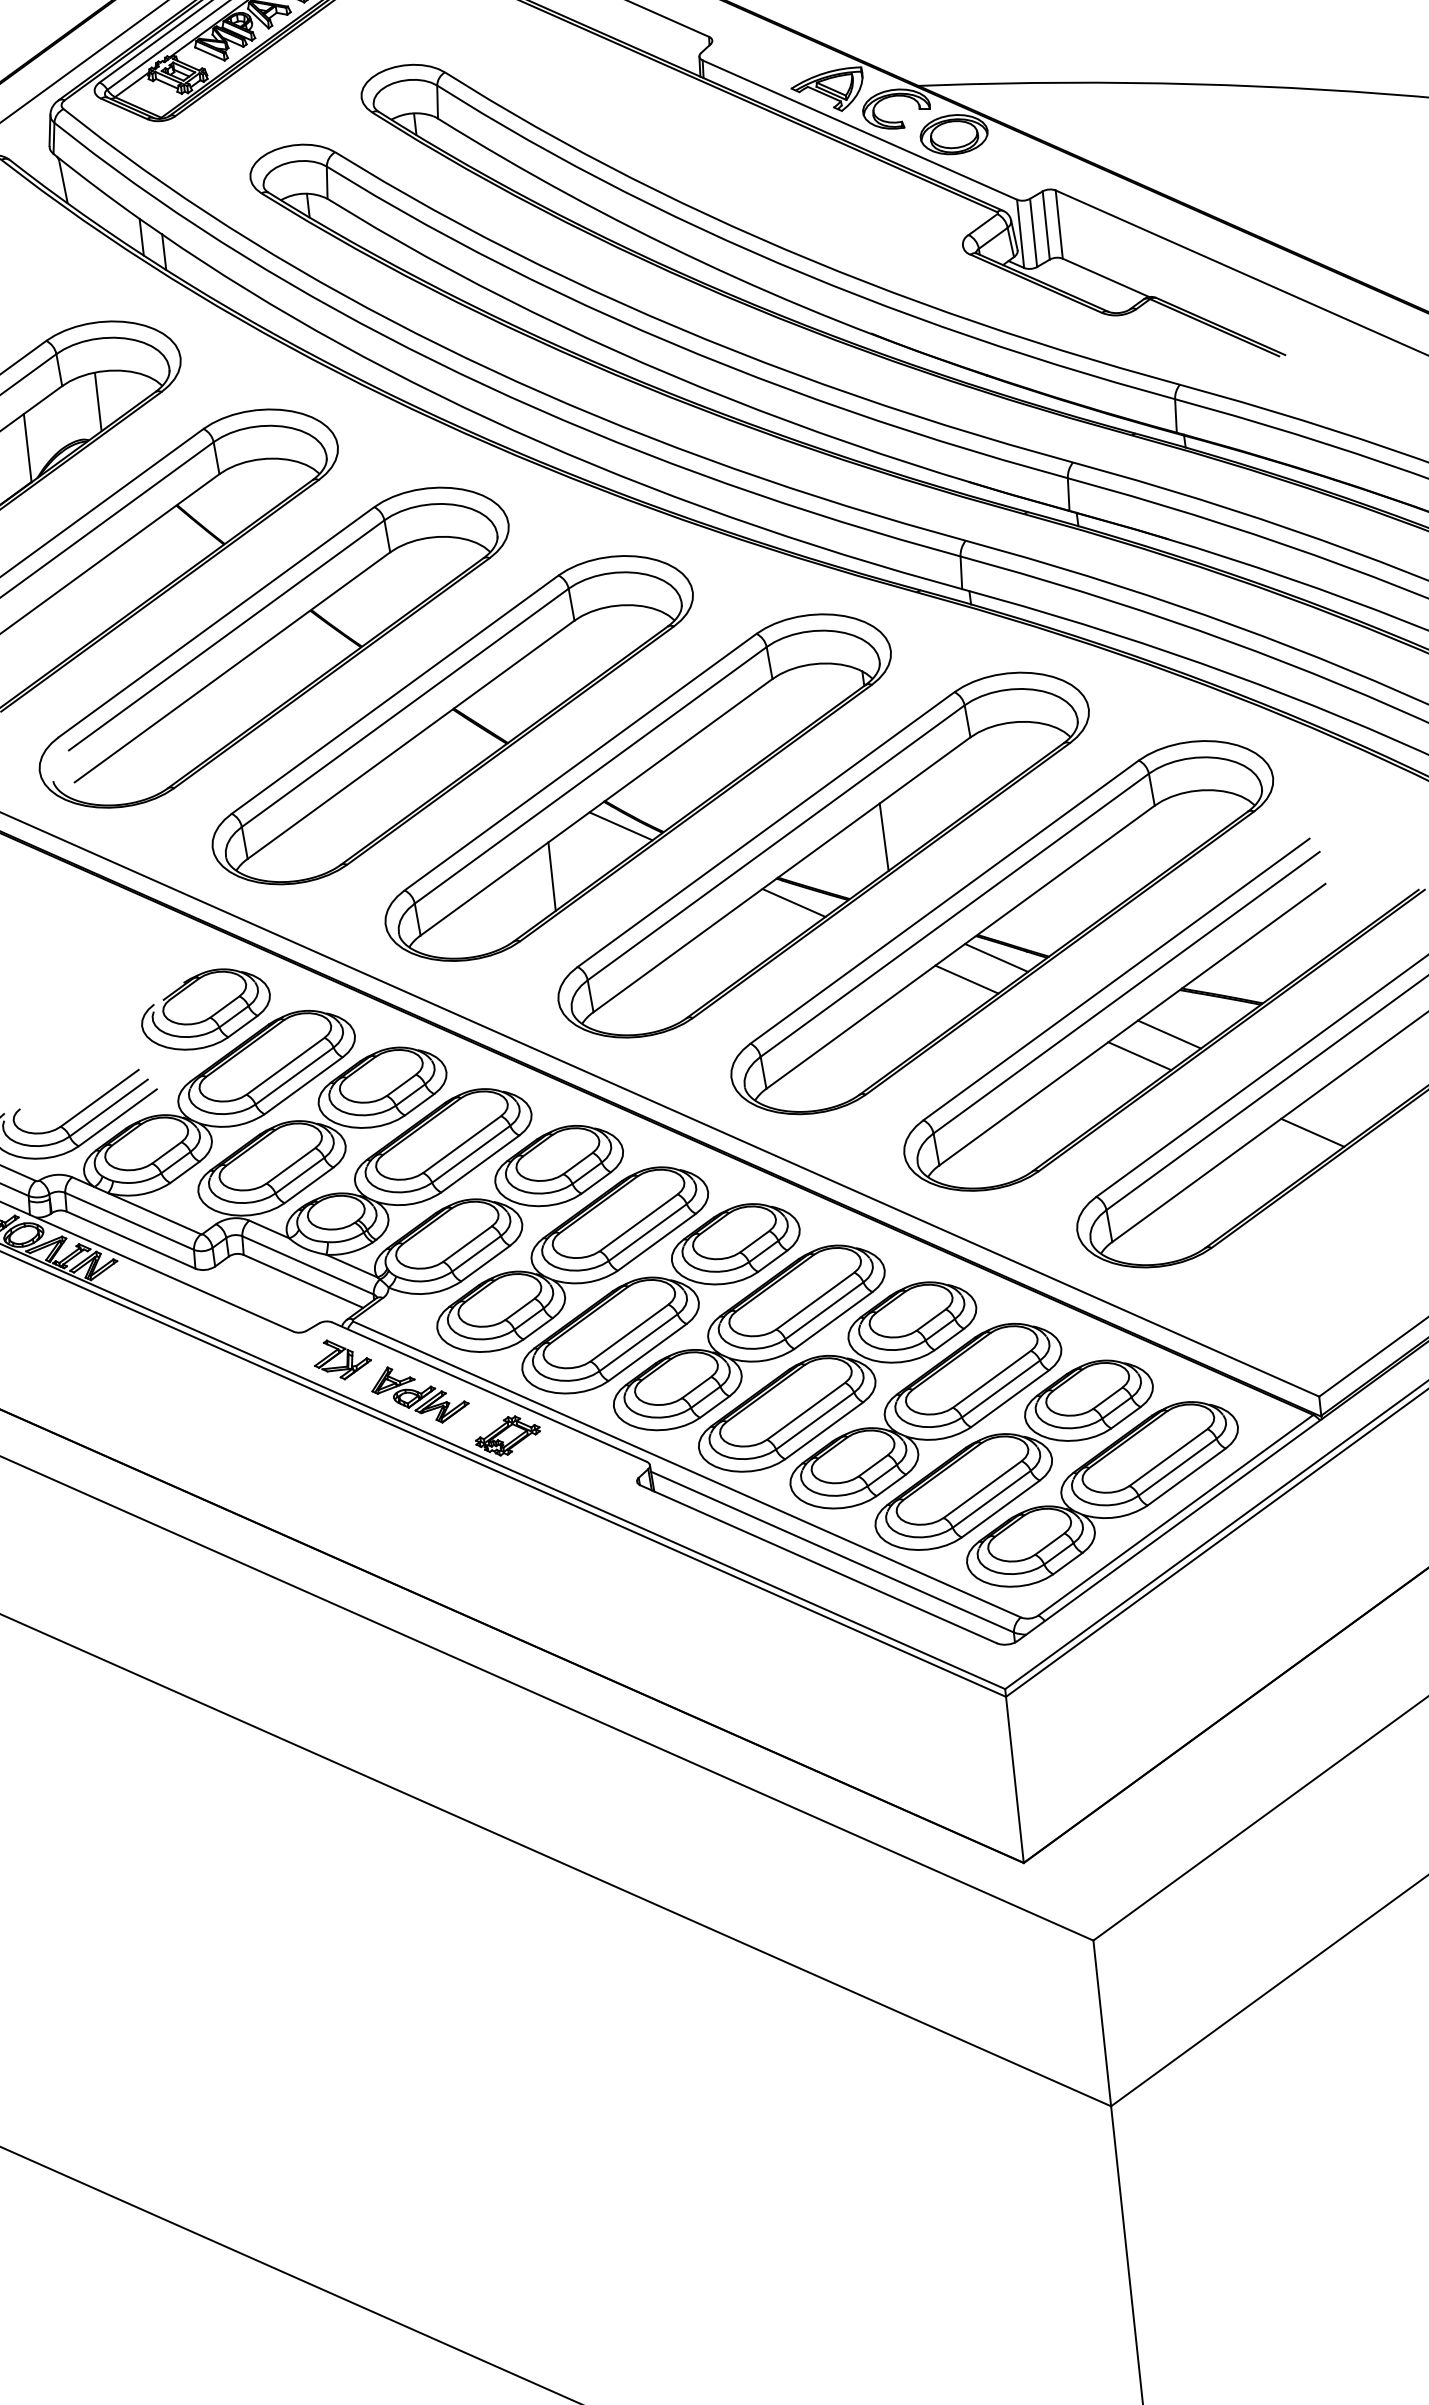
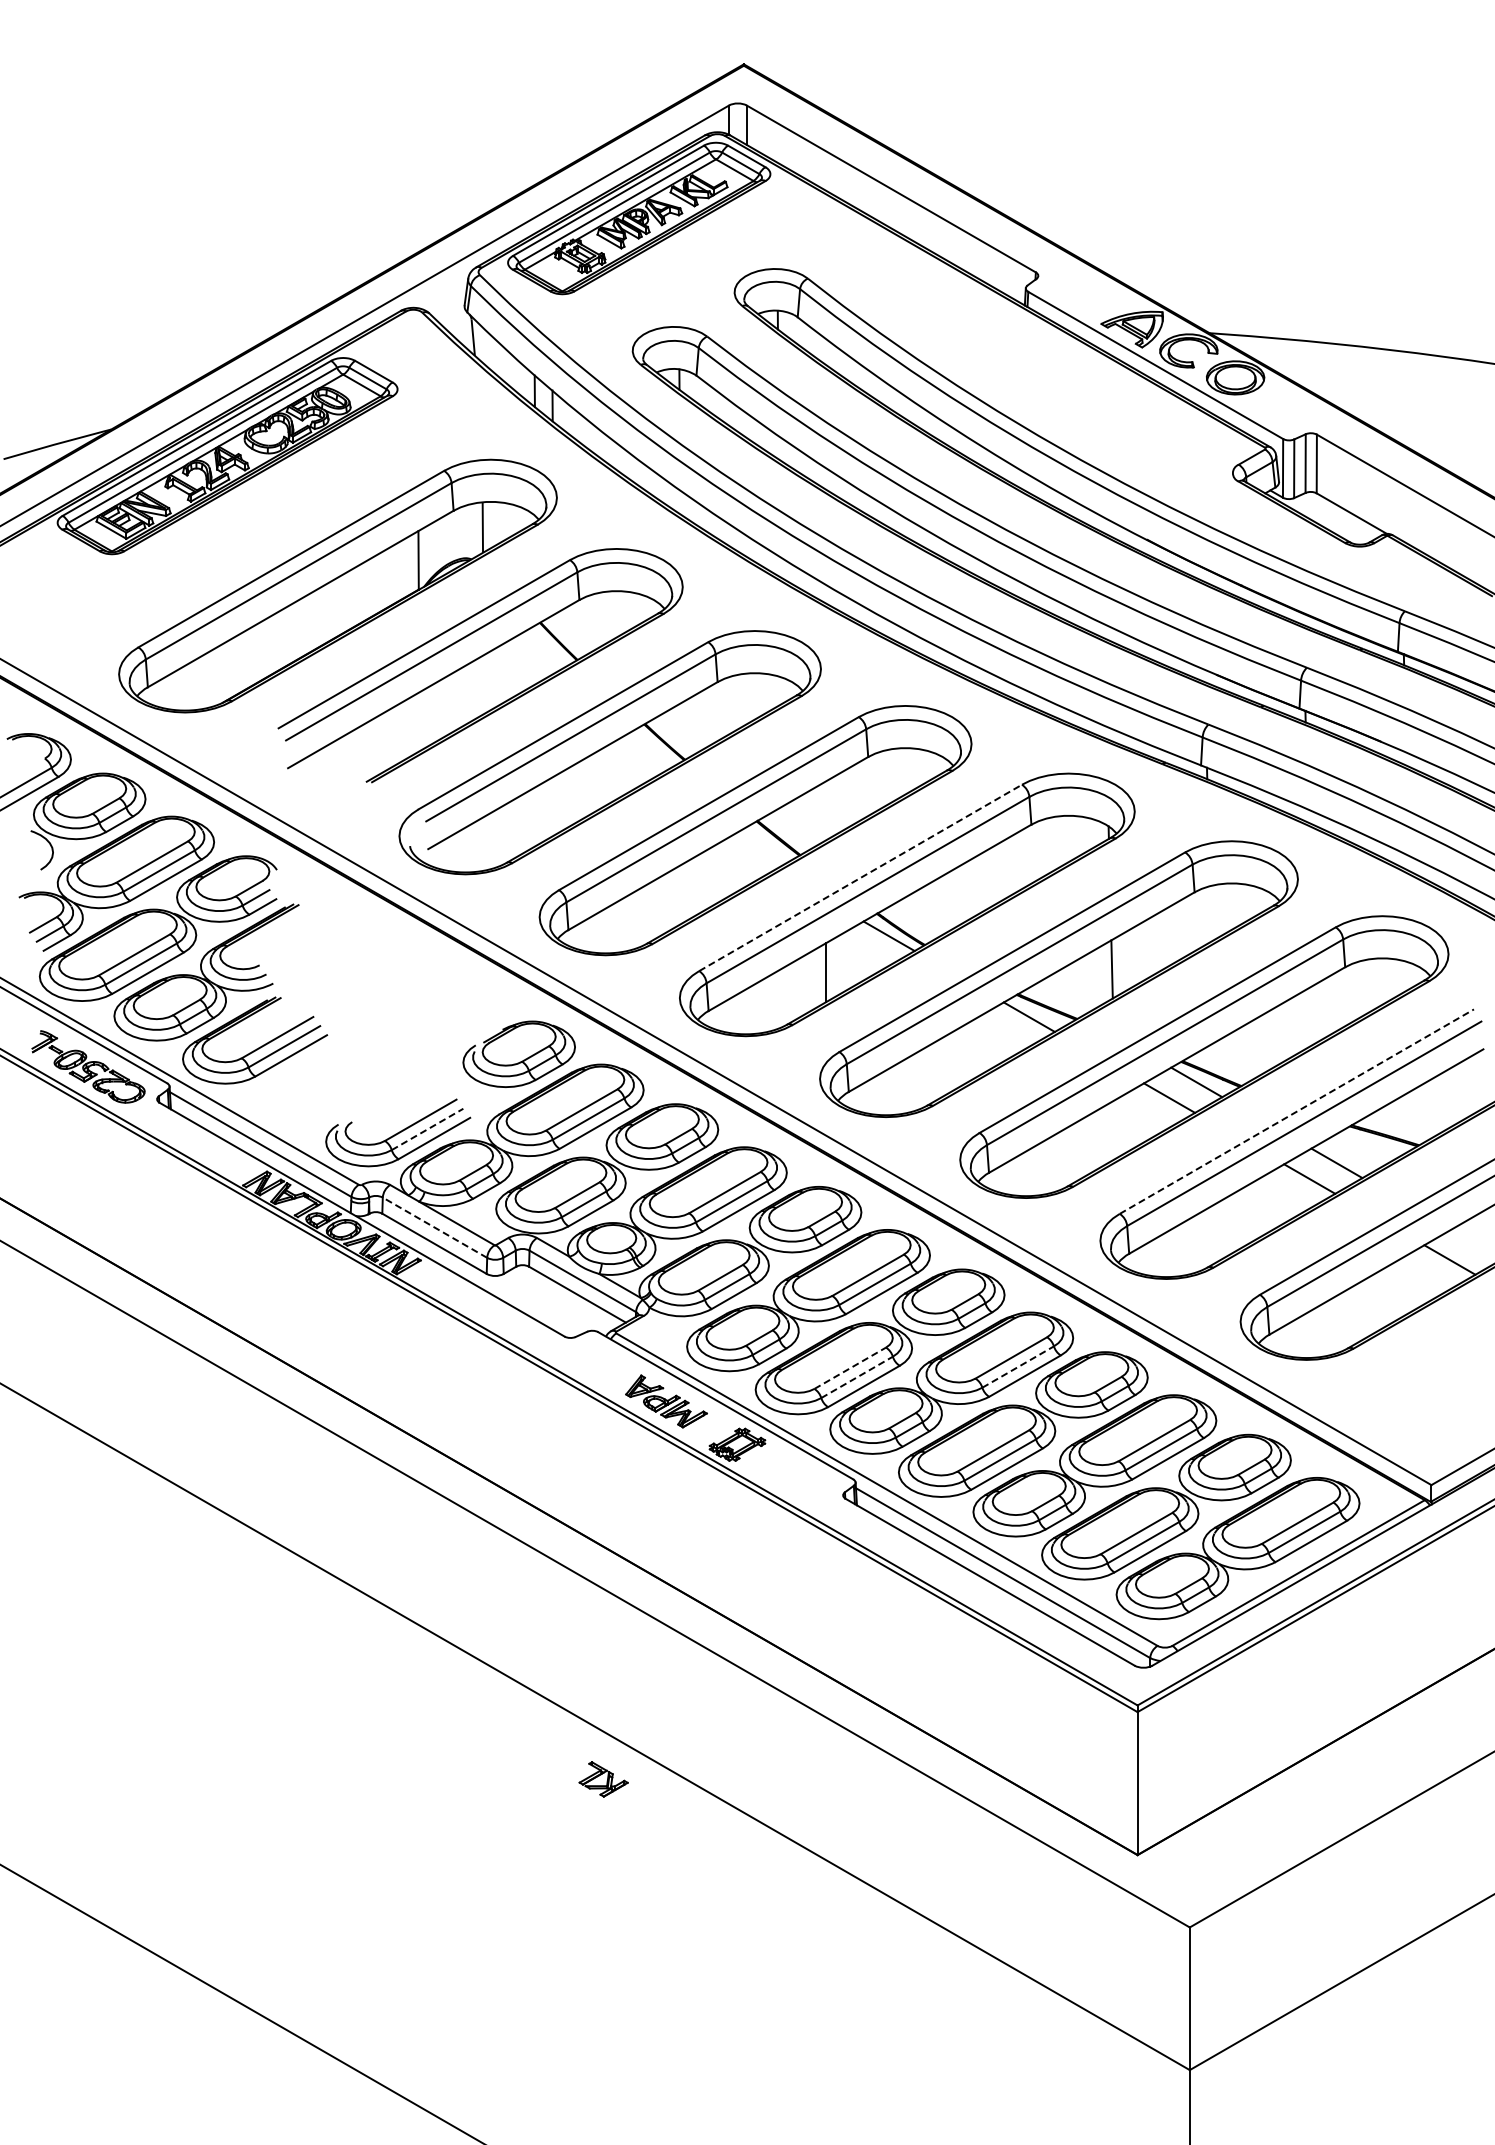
line: (581, 761) -> (861, 877), solid -> dashed
line: (1117, 979) -> (1297, 1111), solid -> dashed
line: (109, 1108) -> (428, 1129), solid -> dashed
line: (129, 1221) -> (434, 1227), solid -> dashed
line: (824, 1310) -> (1018, 1366), solid -> dashed
line: (629, 1333) -> (850, 1368), solid -> dashed
line: (639, 1342) -> (857, 1377), solid -> dashed
part: (342, 1359) -> (603, 1779), moved

